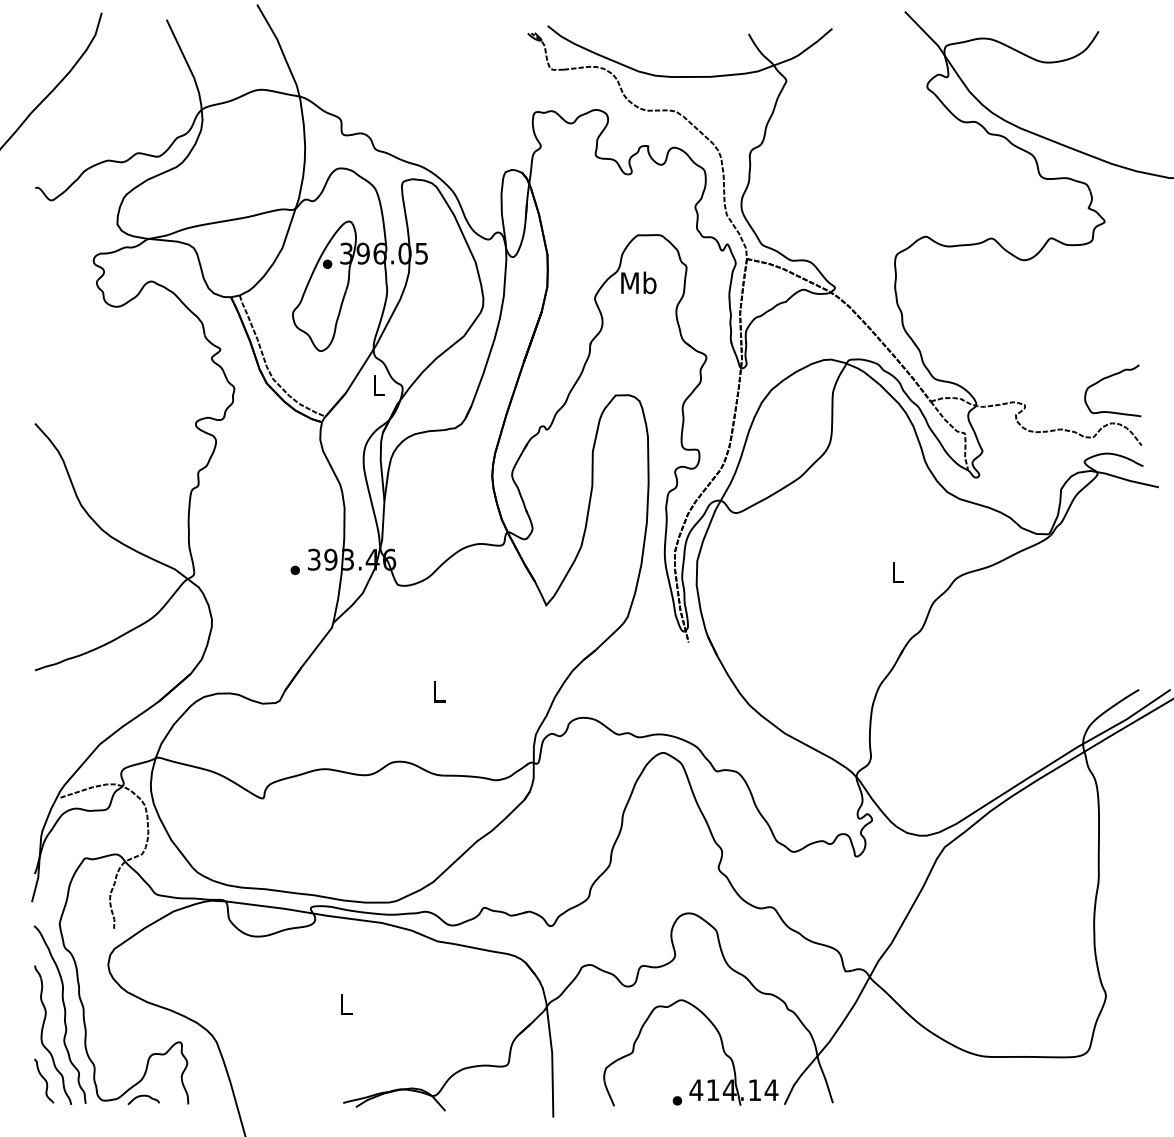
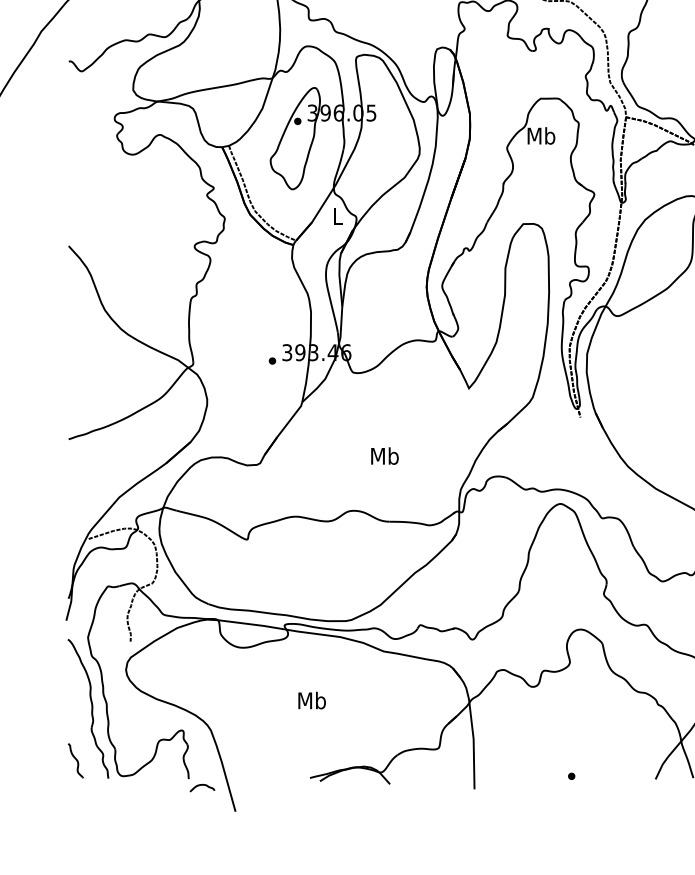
text: (438, 691) -> (384, 455), L -> Mb
text: (345, 1003) -> (311, 700), L -> Mb
part: (43, 1030) -> (75, 721), removed
part: (697, 1079) -> (587, 759), removed
curve: (143, 1096) -> (202, 785), moved

